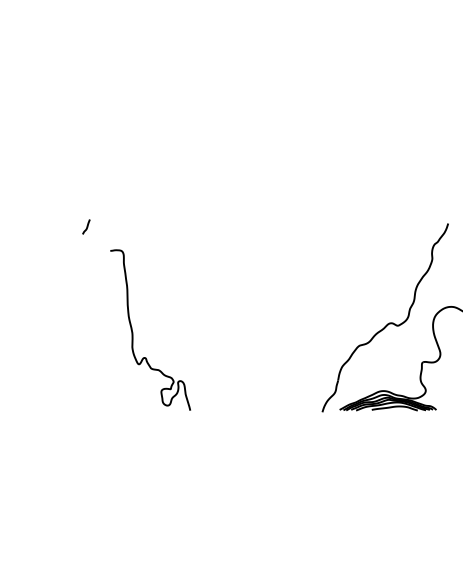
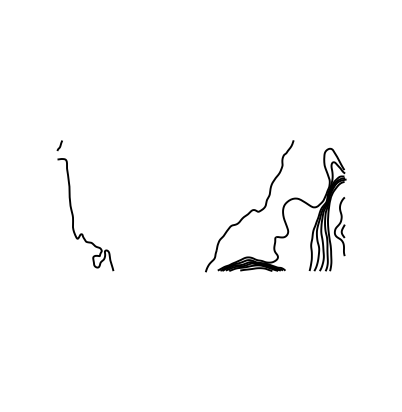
curve: (85, 226) -> (59, 145), moved

